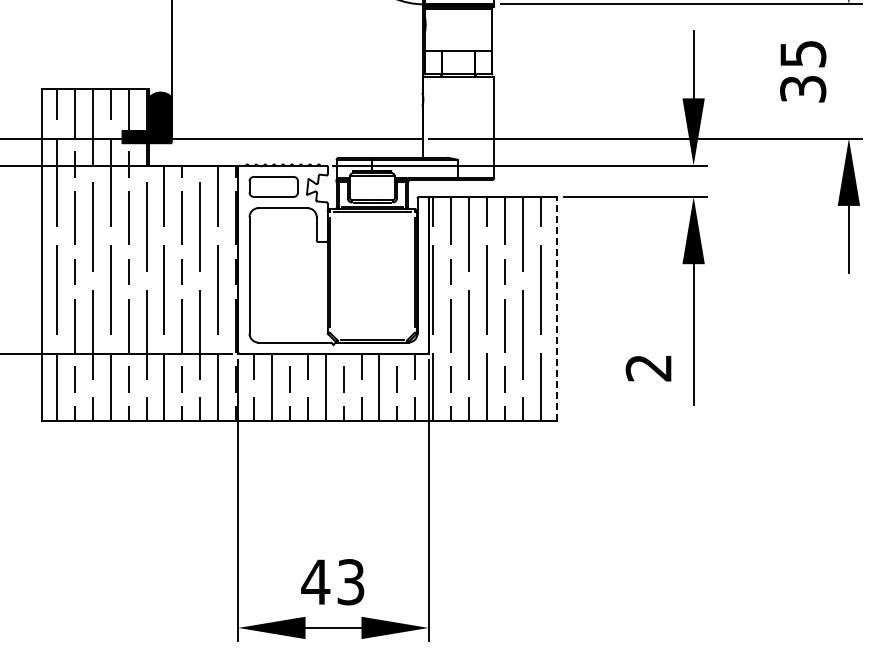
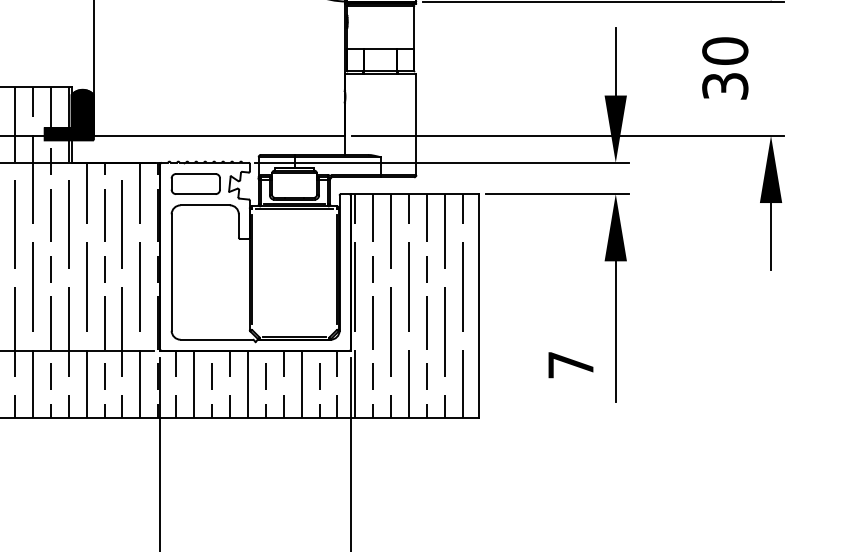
text: (803, 53) -> (725, 50), 35 -> 30
line: (557, 308) -> (479, 305), dashed -> solid
text: (648, 368) -> (570, 365), 2 -> 7

